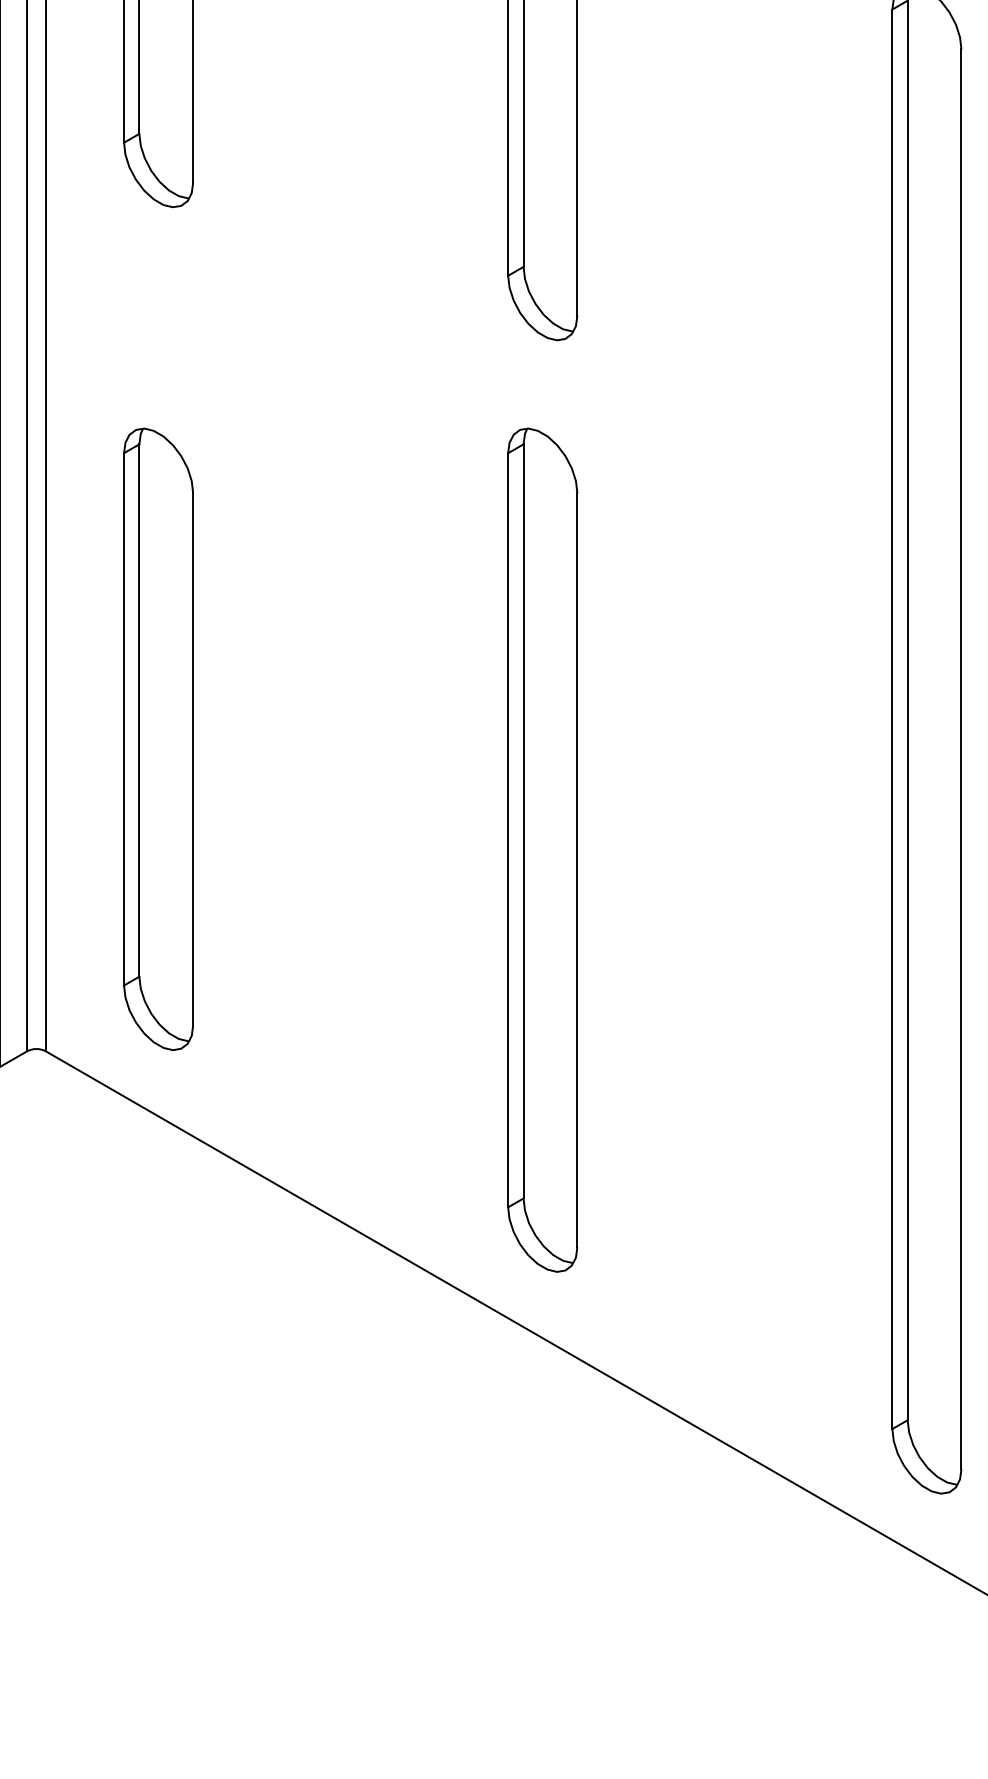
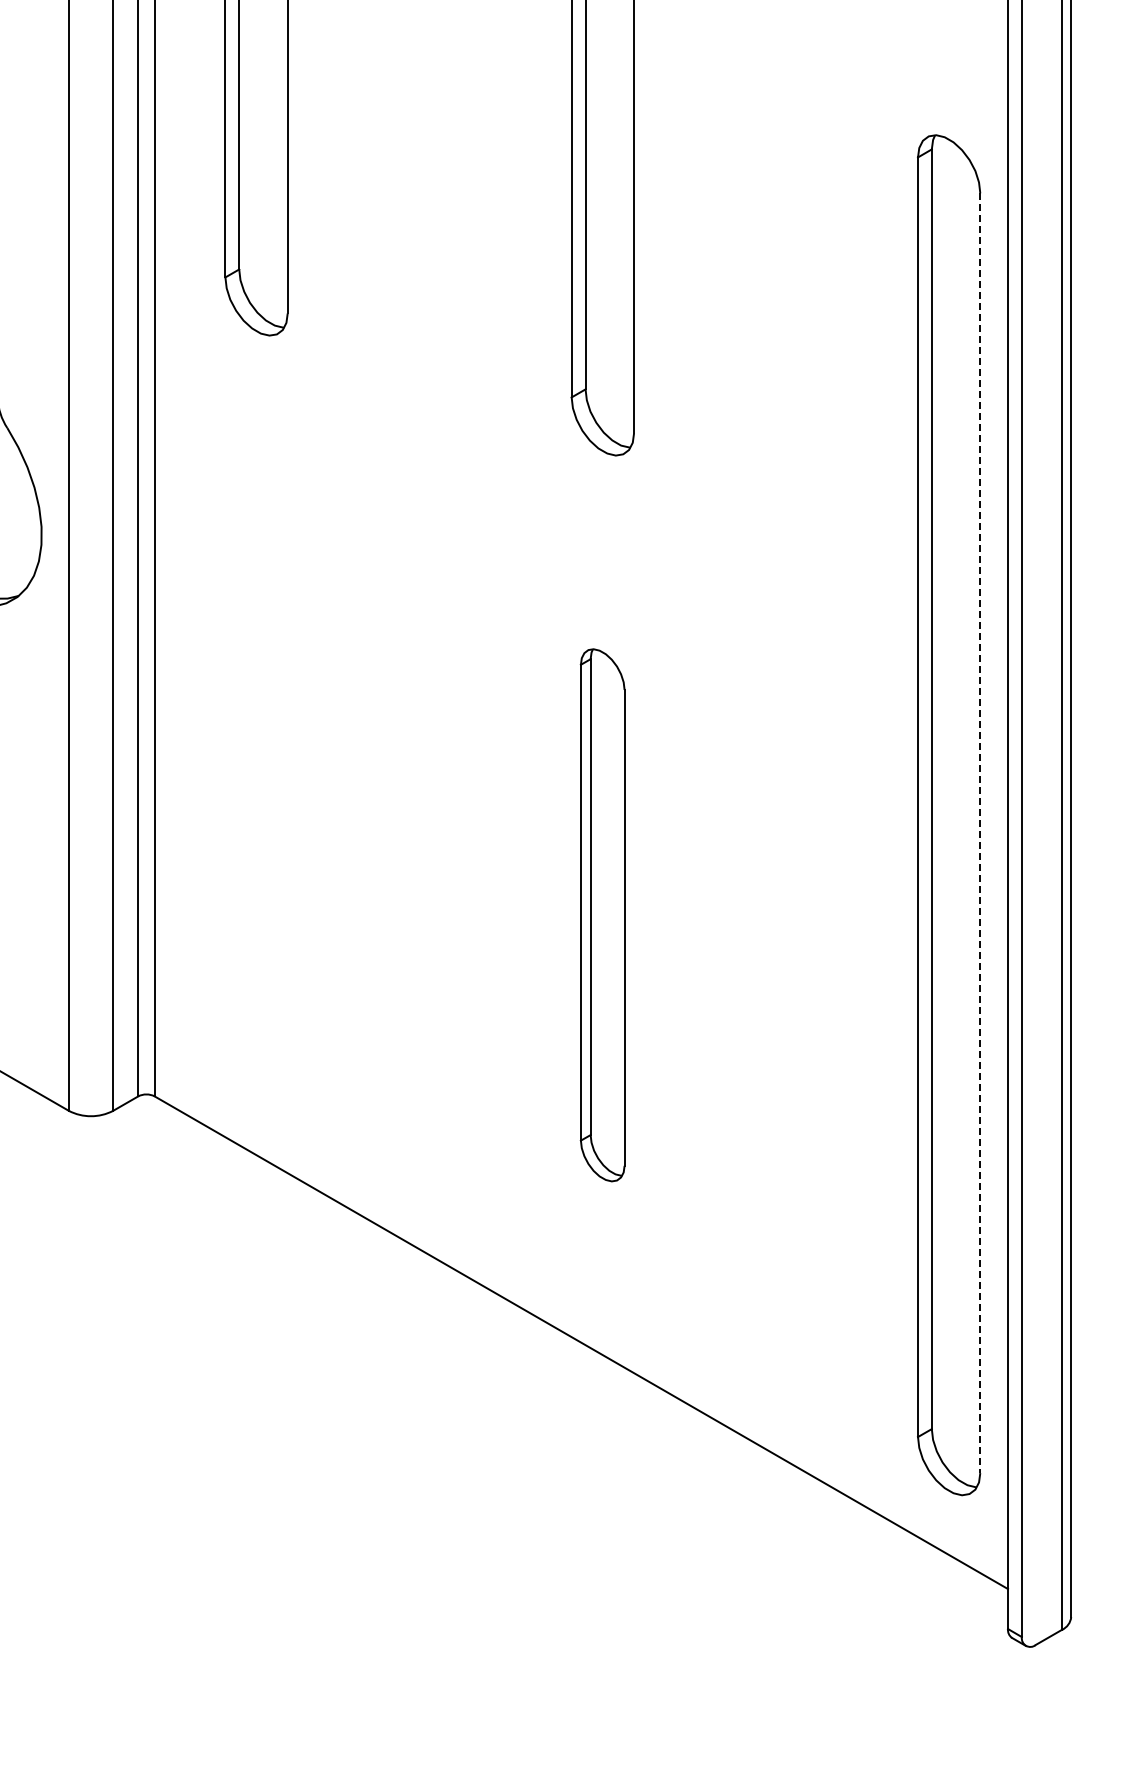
part: (158, 739) -> (256, 815), removed
line: (961, 759) -> (980, 833), solid -> dashed
part: (542, 850) -> (602, 915), size x0.7

